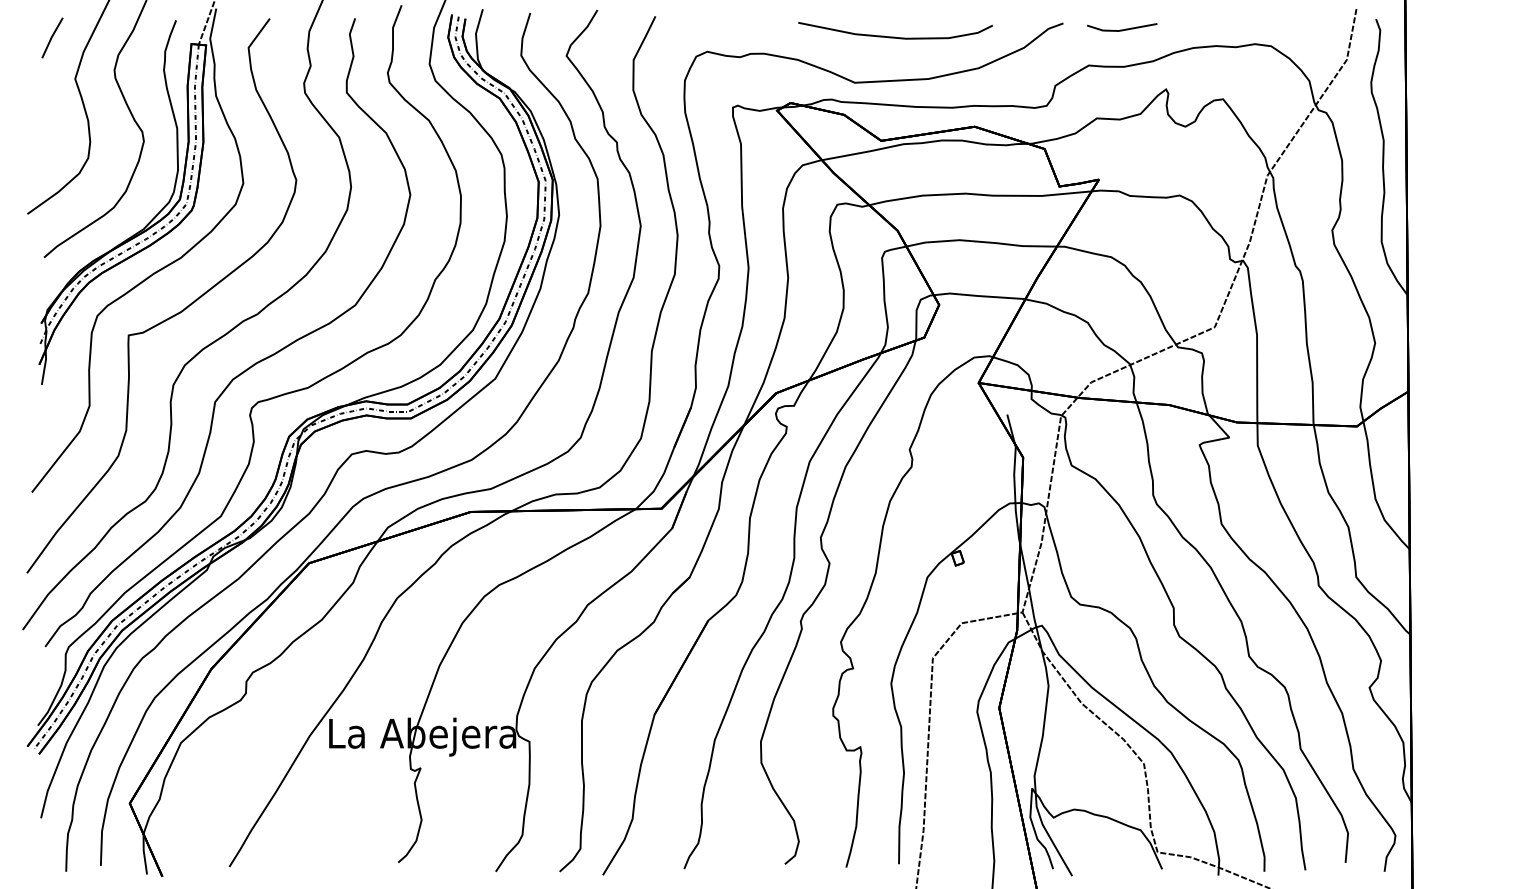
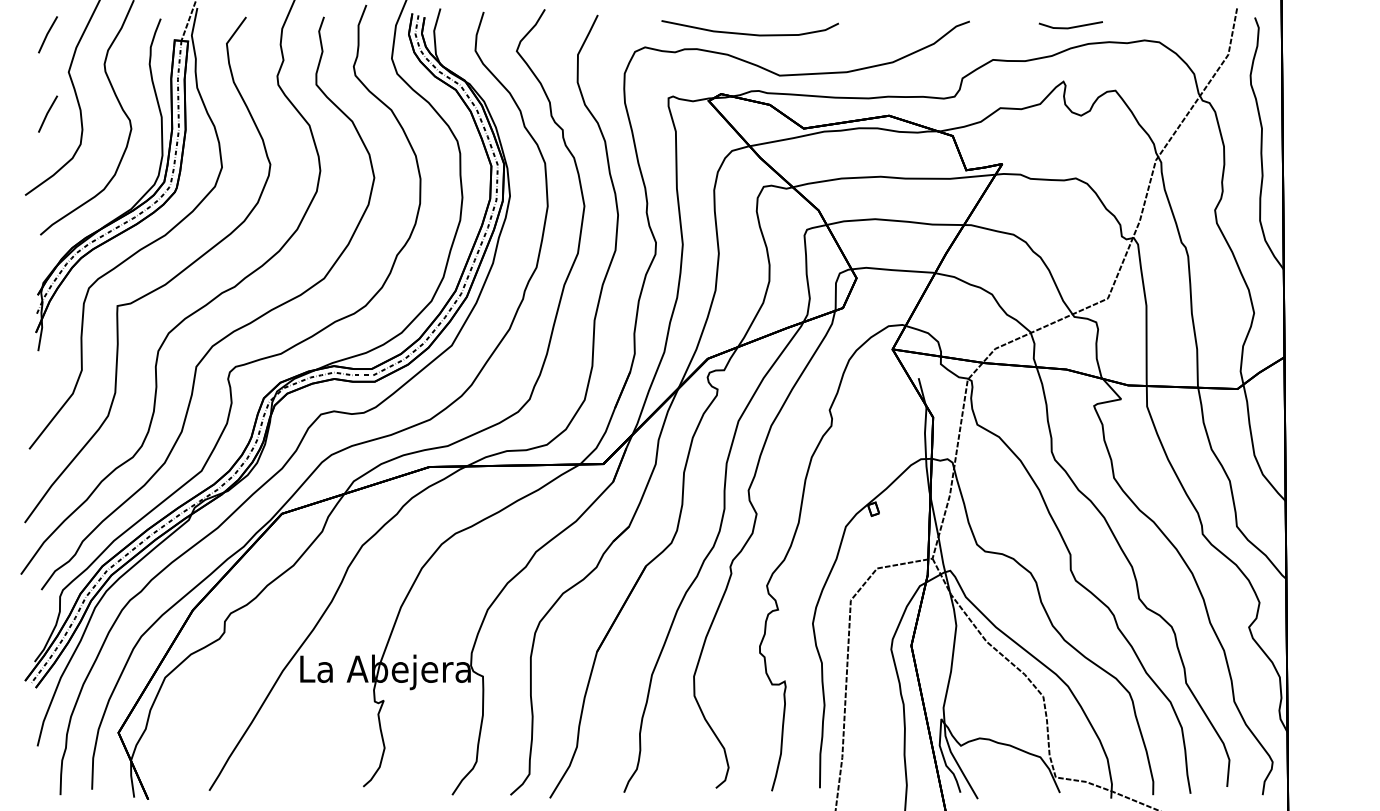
line: (1122, 29) -> (1071, 27), moved
curve: (895, 36) -> (750, 33), moved
line: (52, 124) -> (48, 113), added

